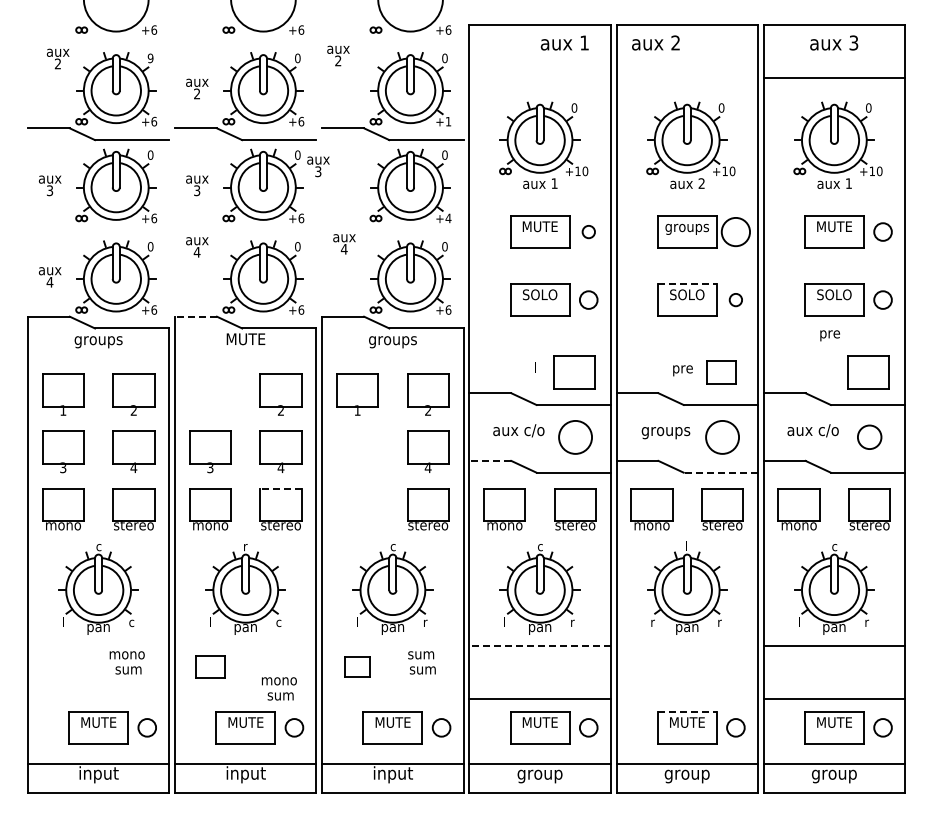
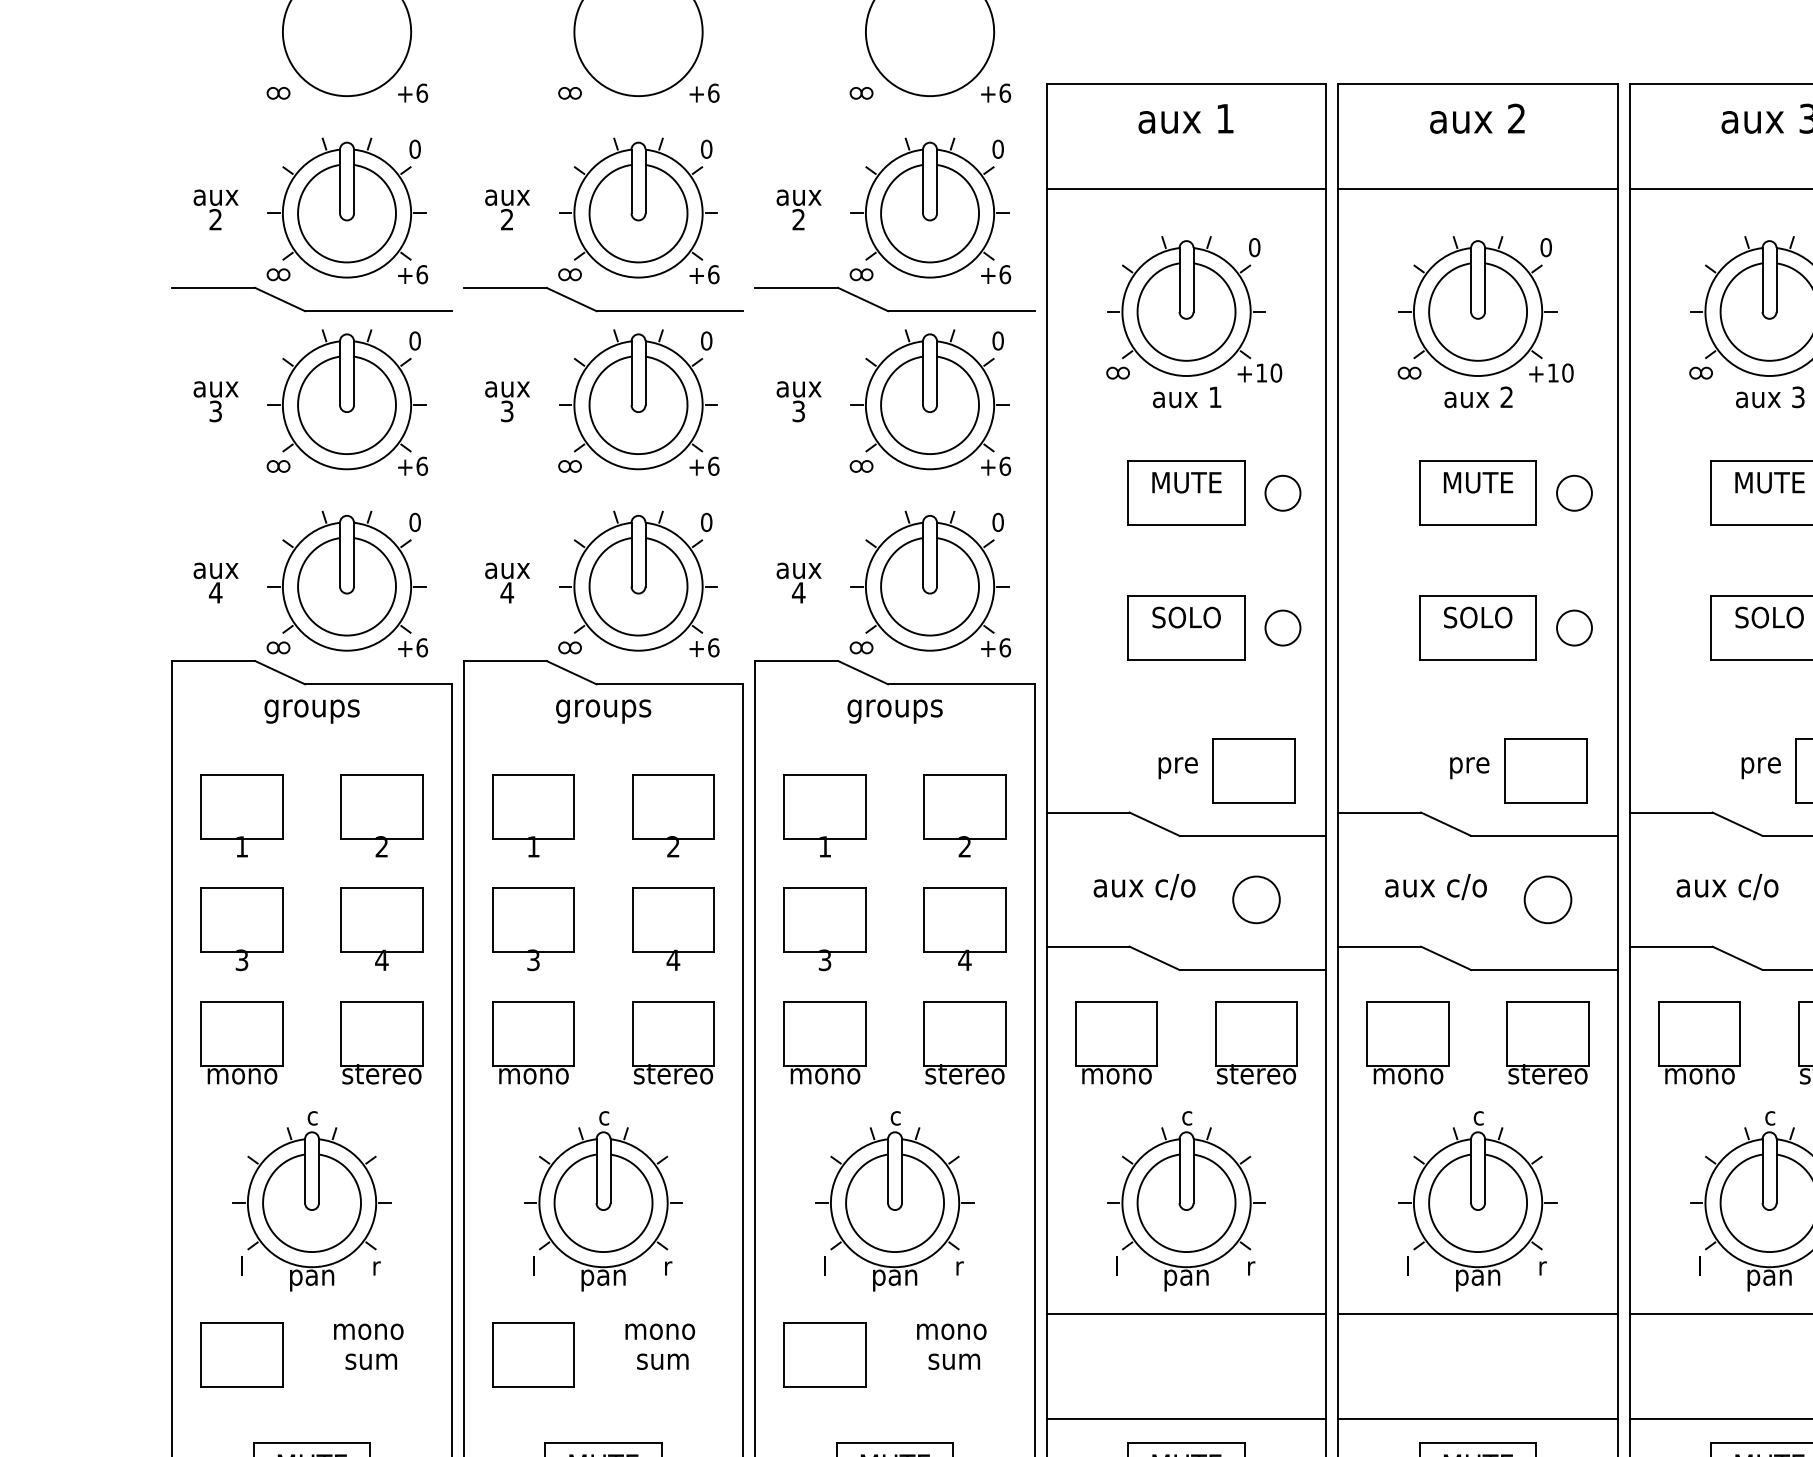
text: (564, 42) -> (1185, 117), moved
text: (655, 42) -> (1476, 117), moved
text: (338, 55) -> (799, 208), moved
text: (57, 58) -> (214, 208), moved
text: (150, 58) -> (414, 149), 9 -> 0
line: (539, 78) -> (1185, 189), added
line: (686, 78) -> (1476, 189), added
text: (448, 121) -> (1005, 274), +1 -> +6
text: (318, 166) -> (799, 401), moved
text: (848, 183) -> (1797, 397), 1 -> 3
text: (448, 218) -> (1005, 466), +4 -> +6
text: (686, 227) -> (1476, 484), groups -> MUTE
circle: (588, 231) -> (1282, 492), size x1.43
circle: (735, 231) -> (1573, 492), size x0.62
text: (344, 244) -> (799, 583), moved
text: (197, 247) -> (507, 583), moved
line: (687, 283) -> (1478, 595), dashed -> solid
circle: (735, 299) -> (1573, 626), size x1.43
line: (196, 316) -> (505, 660), dashed -> solid
text: (829, 335) -> (1759, 767), moved
text: (245, 340) -> (603, 708), MUTE -> groups
text: (535, 369) -> (1177, 765), l -> pre
part: (721, 372) -> (1545, 771), size x1.43
part: (210, 394) -> (533, 815), added
text: (665, 431) -> (1435, 888), groups -> aux c/o
circle: (574, 436) -> (1254, 898), size x0.71
circle: (722, 436) -> (1547, 898), size x0.71
part: (357, 451) -> (824, 928), added
line: (490, 460) -> (1088, 945), dashed -> solid
line: (720, 472) -> (1543, 969), dashed -> solid
line: (281, 488) -> (674, 1001), dashed -> solid
part: (357, 509) -> (824, 1042), added
text: (687, 546) -> (1478, 1116), l -> c
text: (245, 547) -> (603, 1118), r -> c
text: (652, 621) -> (1409, 1264), r -> l
text: (131, 623) -> (377, 1268), c -> r
text: (278, 623) -> (668, 1268), c -> r
line: (540, 646) -> (1187, 1314), dashed -> solid
line: (686, 646) -> (1476, 1314), added
text: (421, 655) -> (951, 1332), sum -> mono
part: (63, 666) -> (242, 1353), added
part: (210, 666) -> (533, 1353), size x1.43
part: (357, 666) -> (824, 1353), size x1.67
text: (278, 688) -> (658, 1345), moved
line: (686, 699) -> (1476, 1419), added
line: (687, 711) -> (1478, 1443), dashed -> solid

